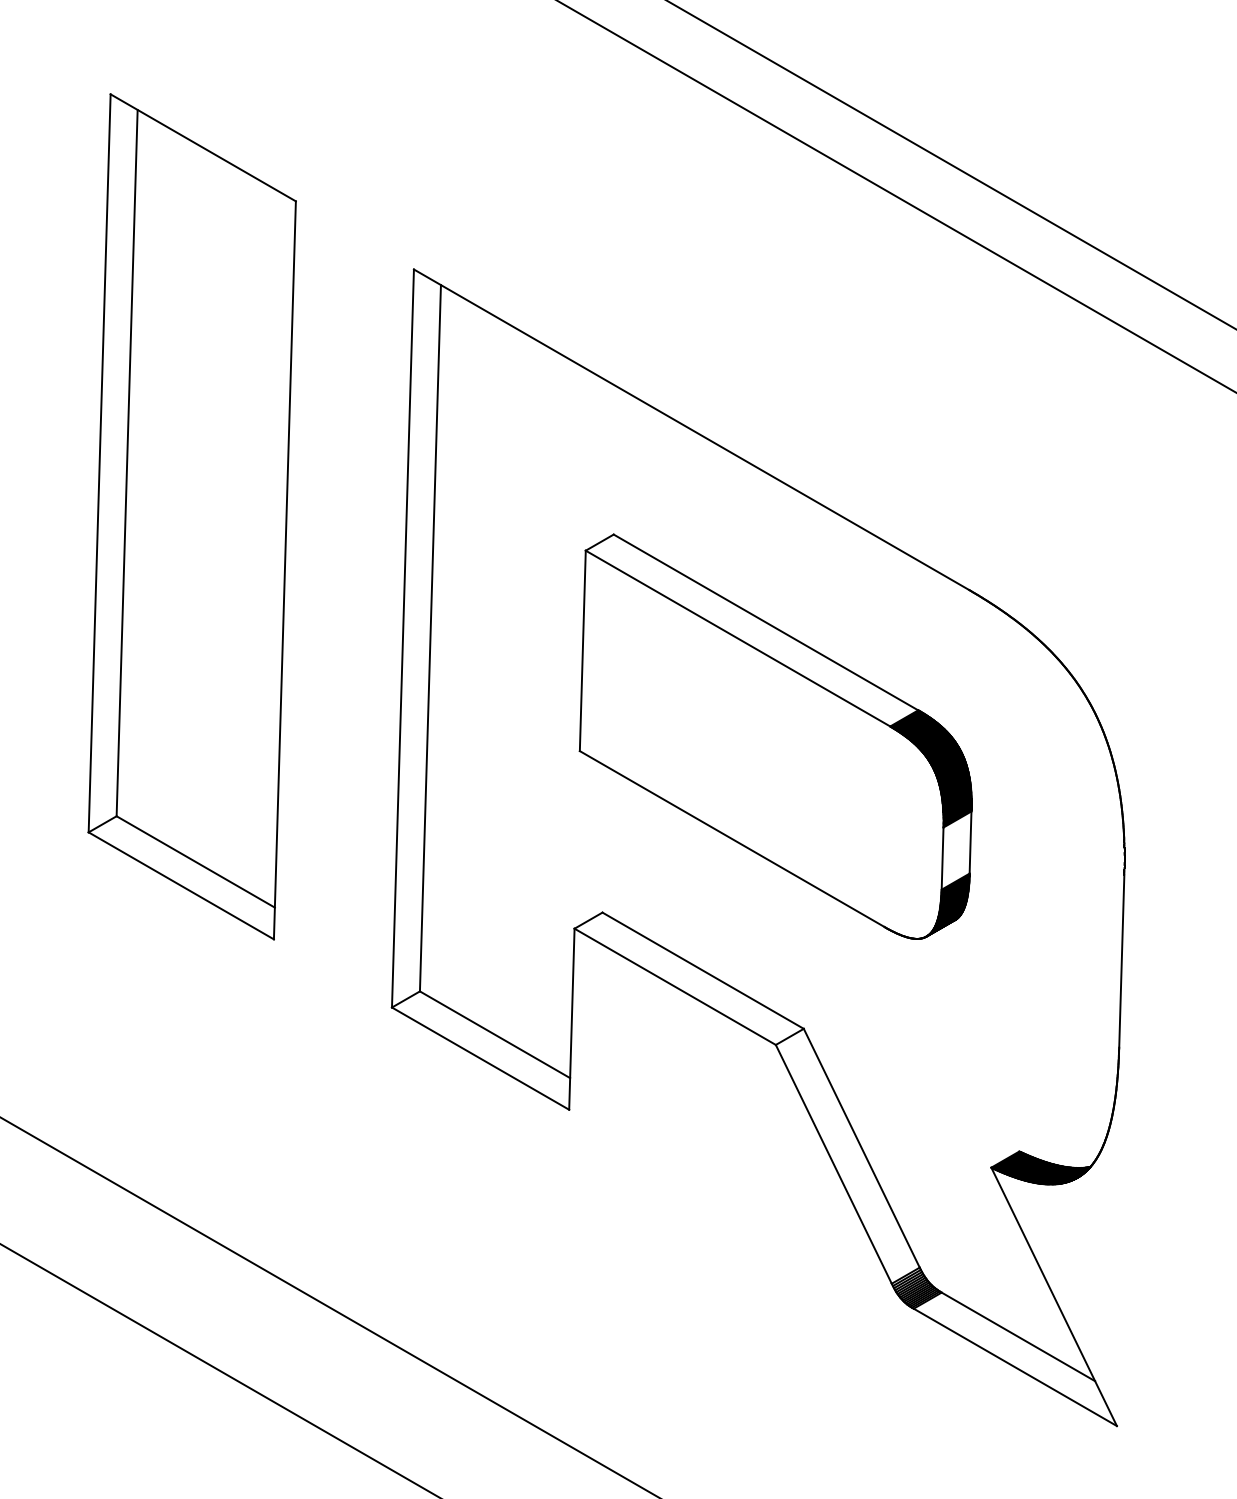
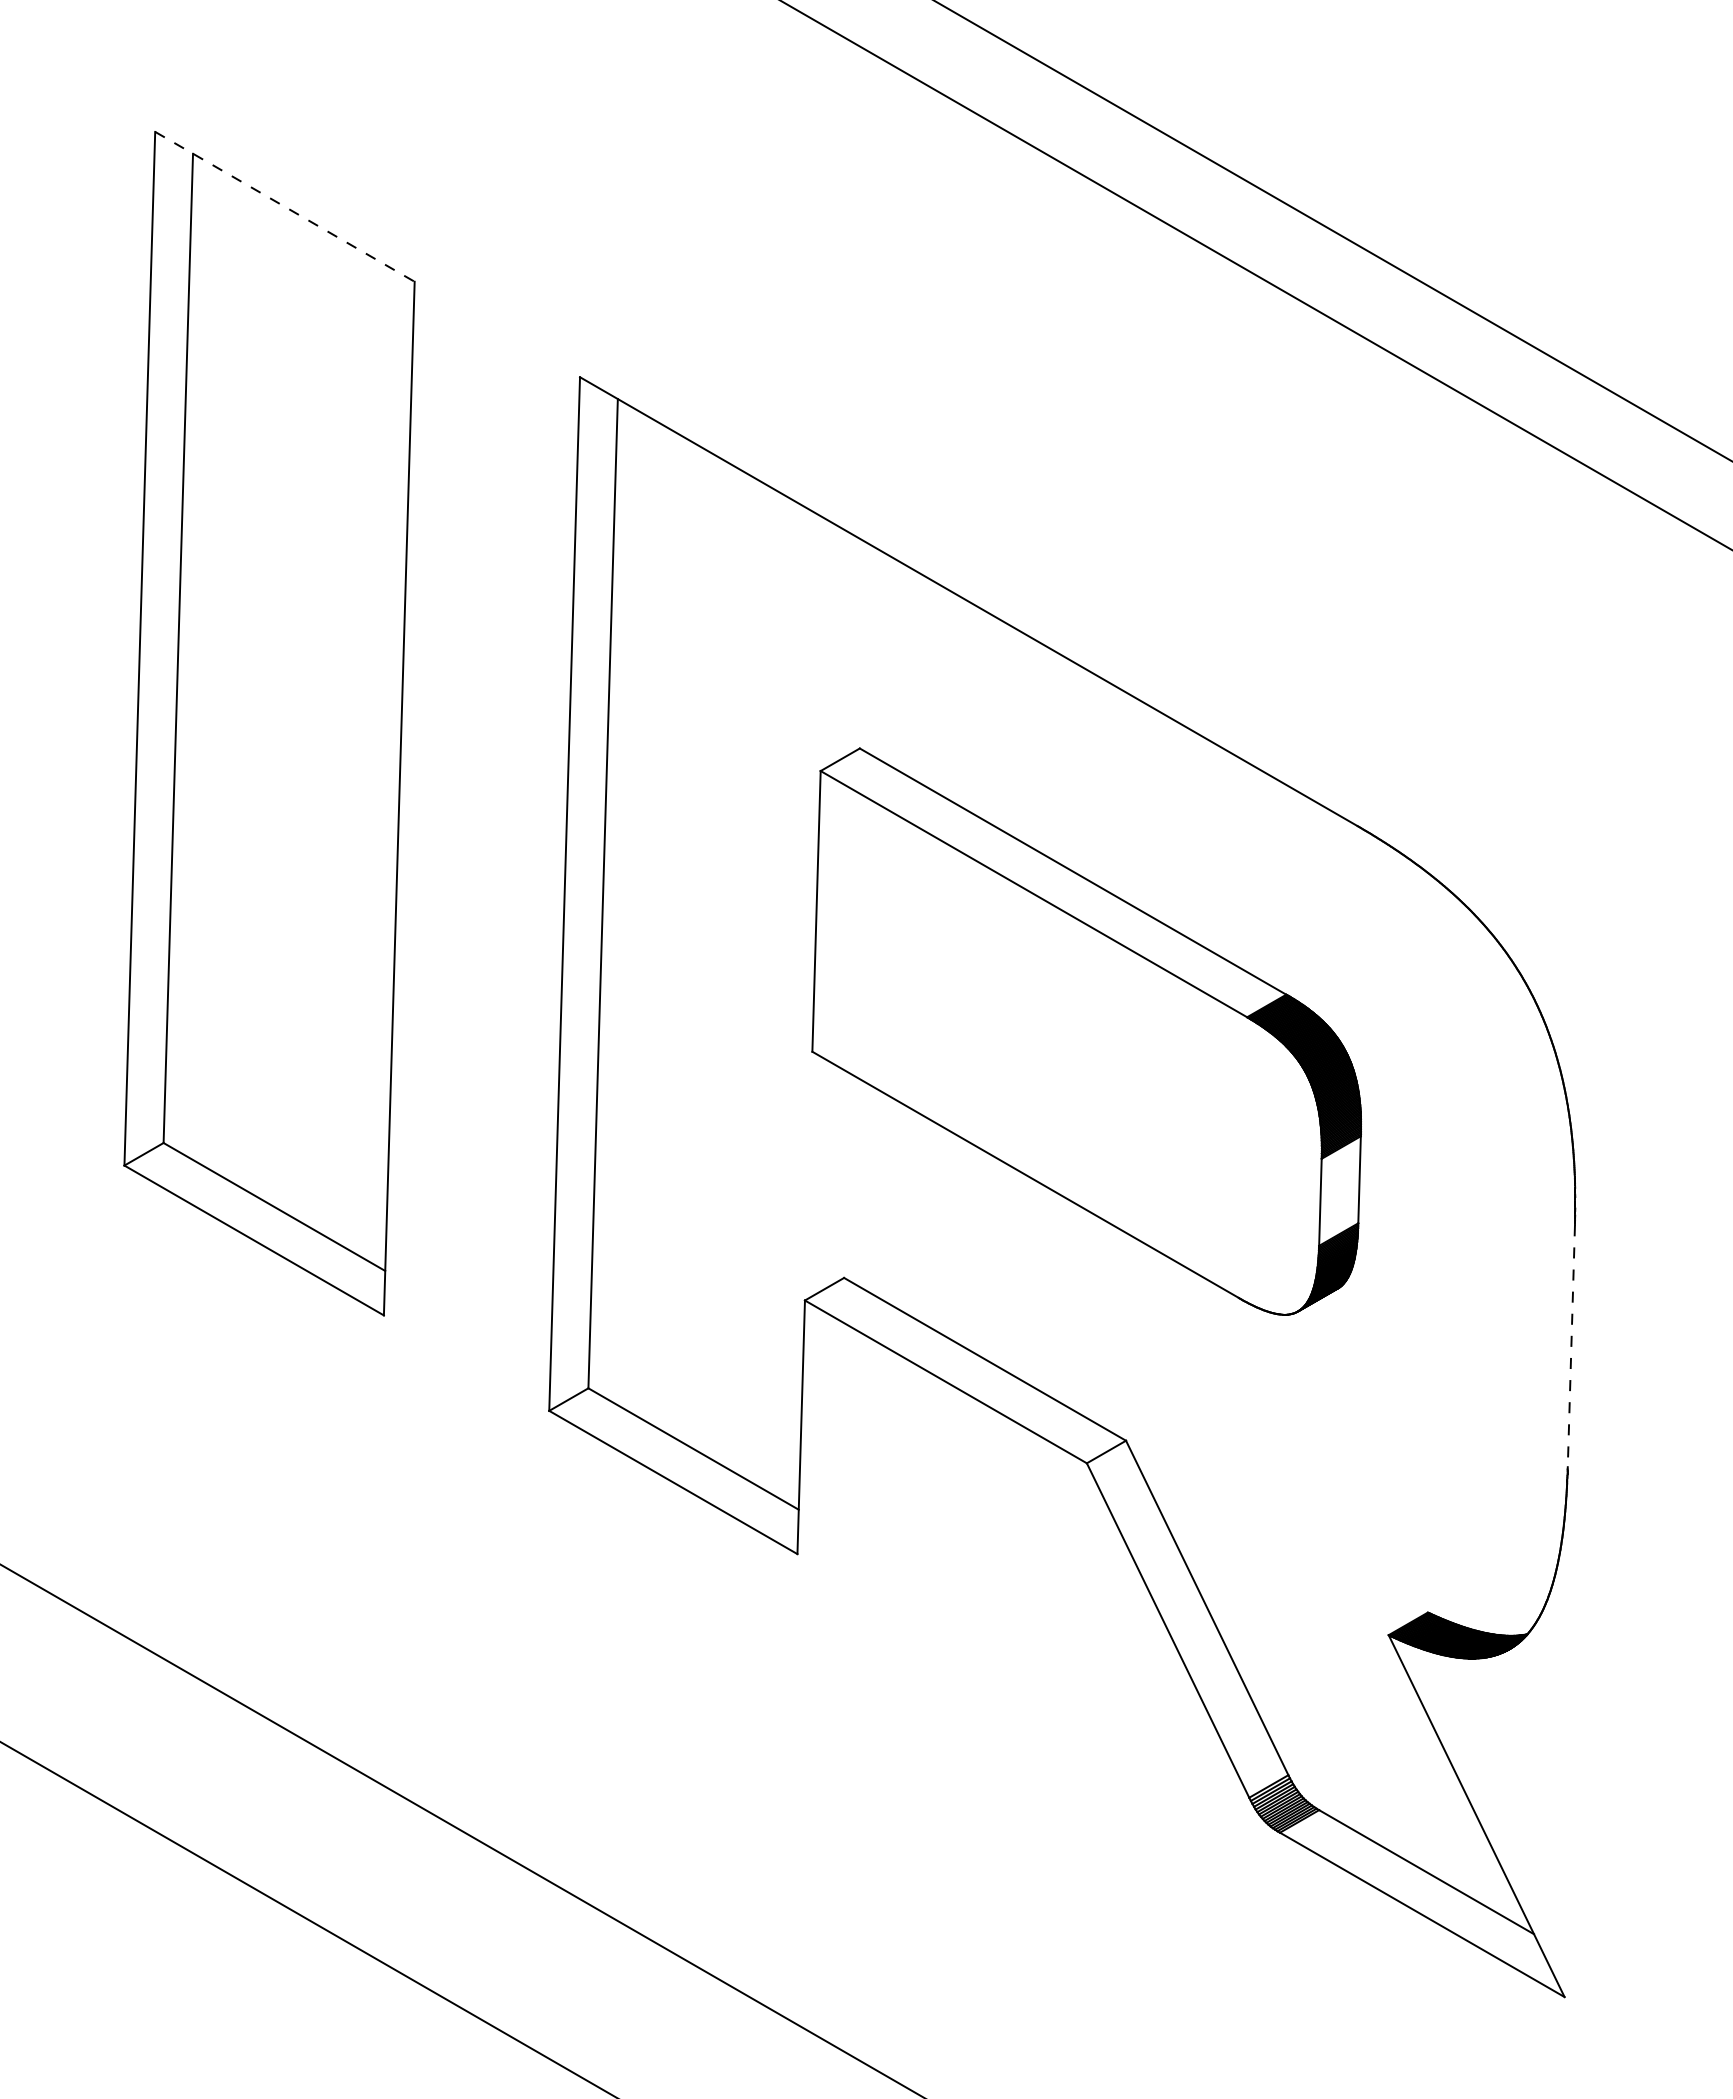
line: (202, 147) -> (284, 206), solid -> dashed
line: (1121, 961) -> (1571, 1346), solid -> dashed

